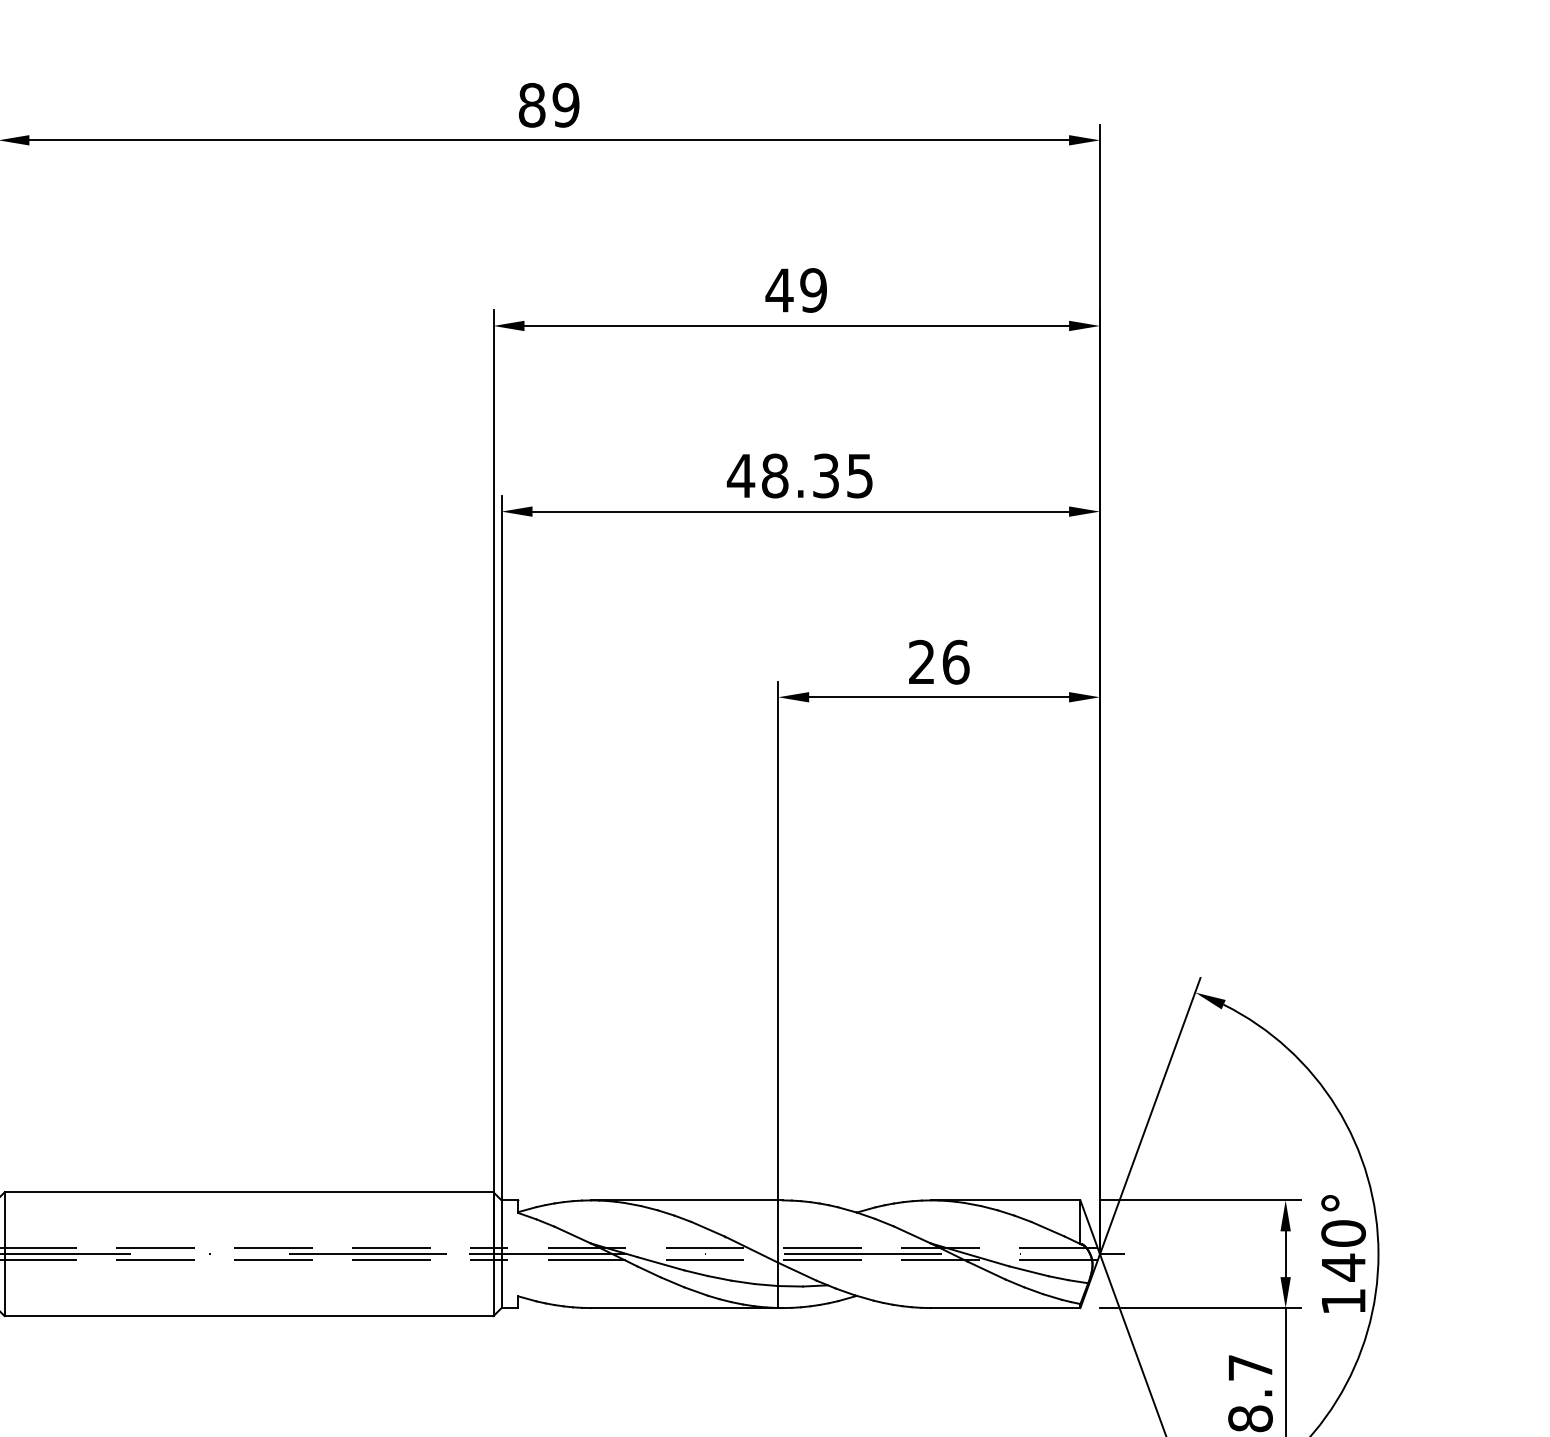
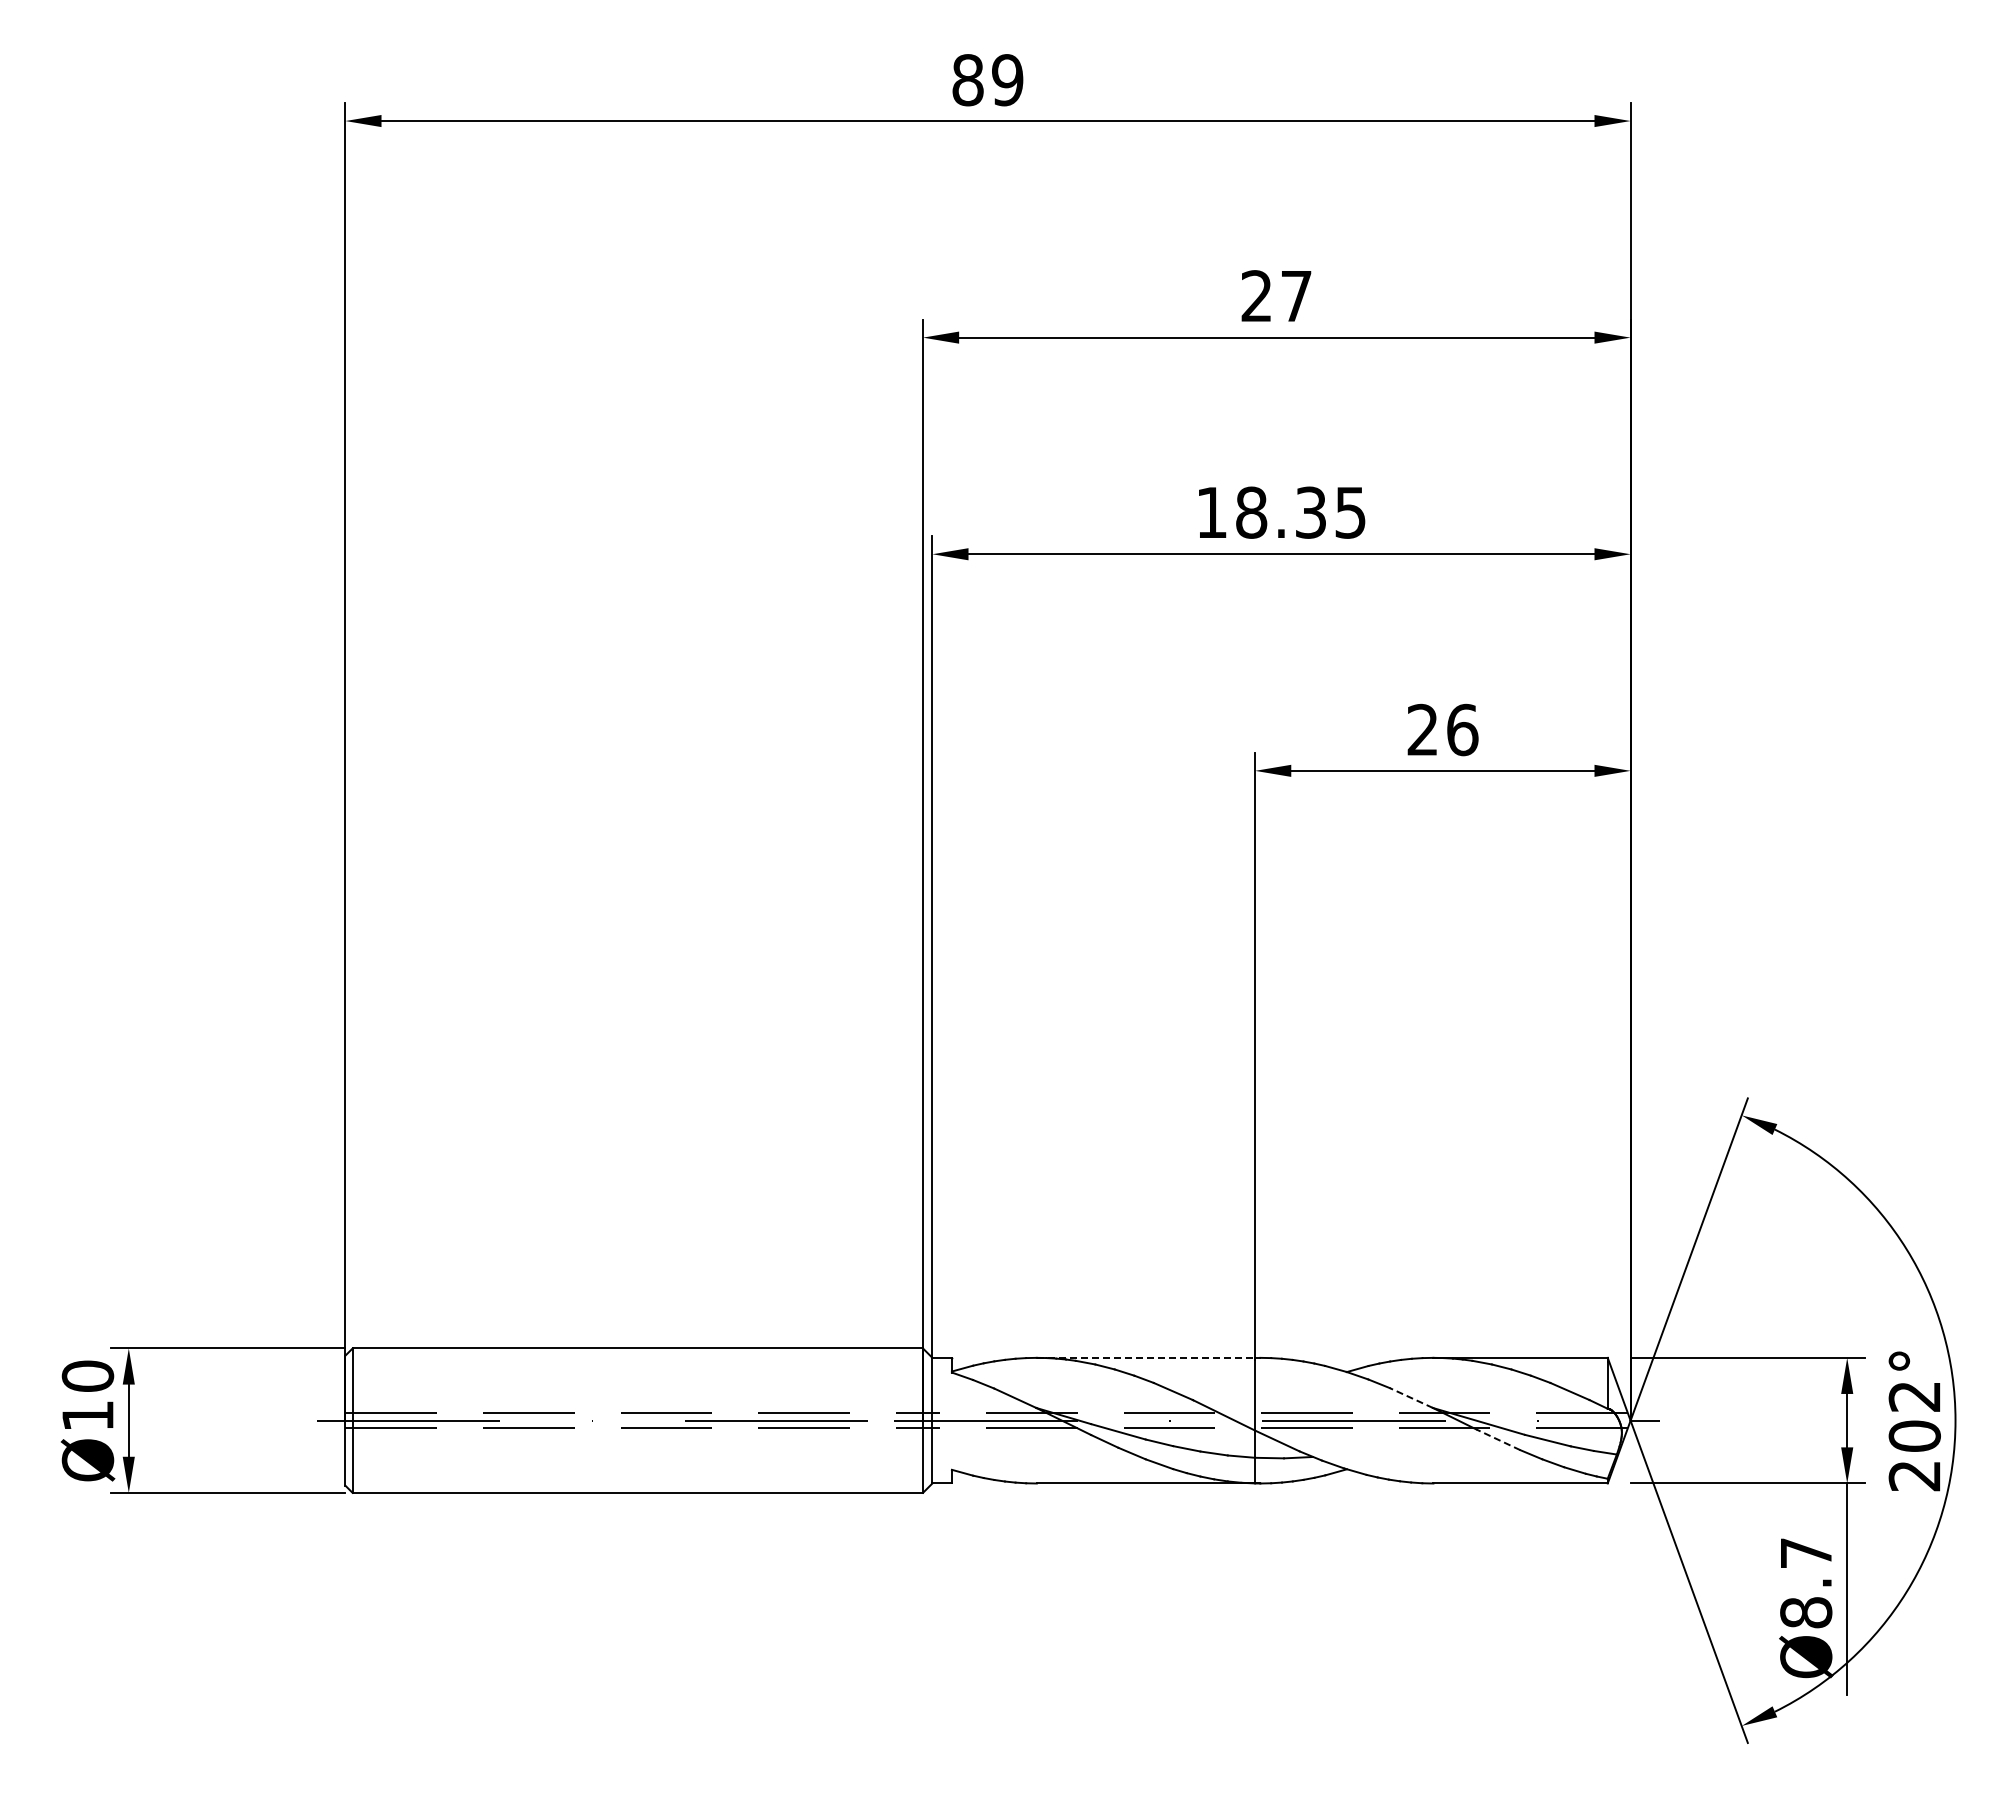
text: (796, 290) -> (1276, 296), 49 -> 27
text: (740, 475) -> (1211, 512), 48.35 -> 18.35
line: (685, 1200) -> (1146, 1357), solid -> dashed
line: (912, 1235) -> (1411, 1398), solid -> dashed
text: (1343, 1266) -> (1914, 1435), 140° -> 202°
line: (986, 1270) -> (1498, 1439), solid -> dashed

